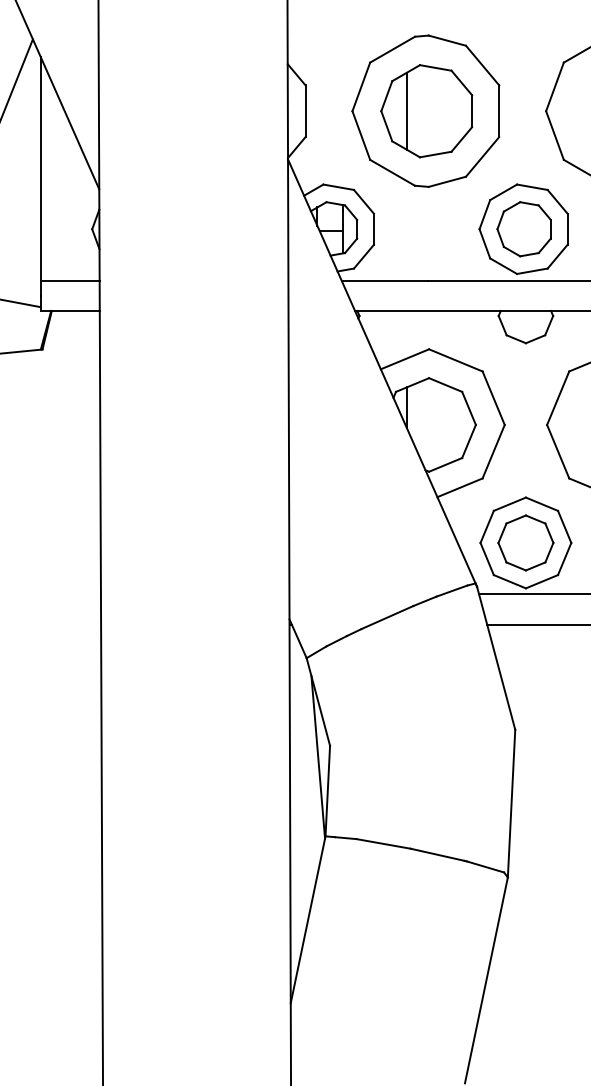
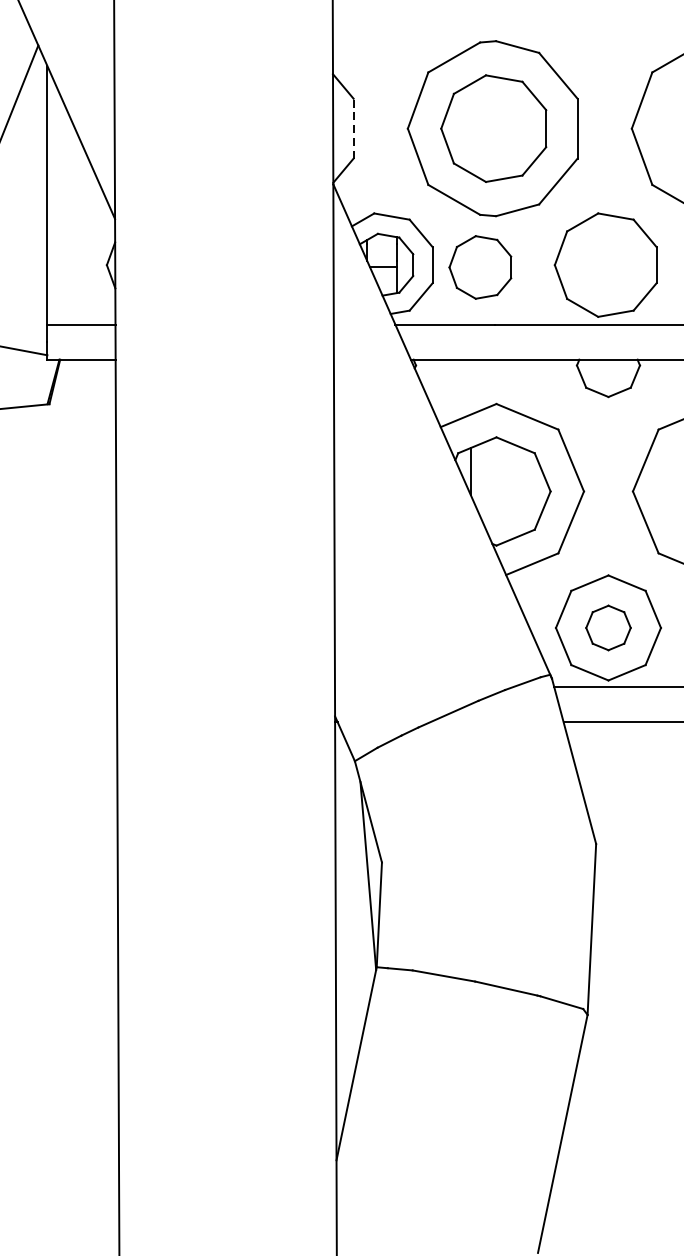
line: (406, 110) -> (470, 127), removed
line: (305, 111) -> (353, 128), solid -> dashed
part: (523, 229) -> (479, 267), moved
part: (525, 542) -> (607, 627), size x0.7

